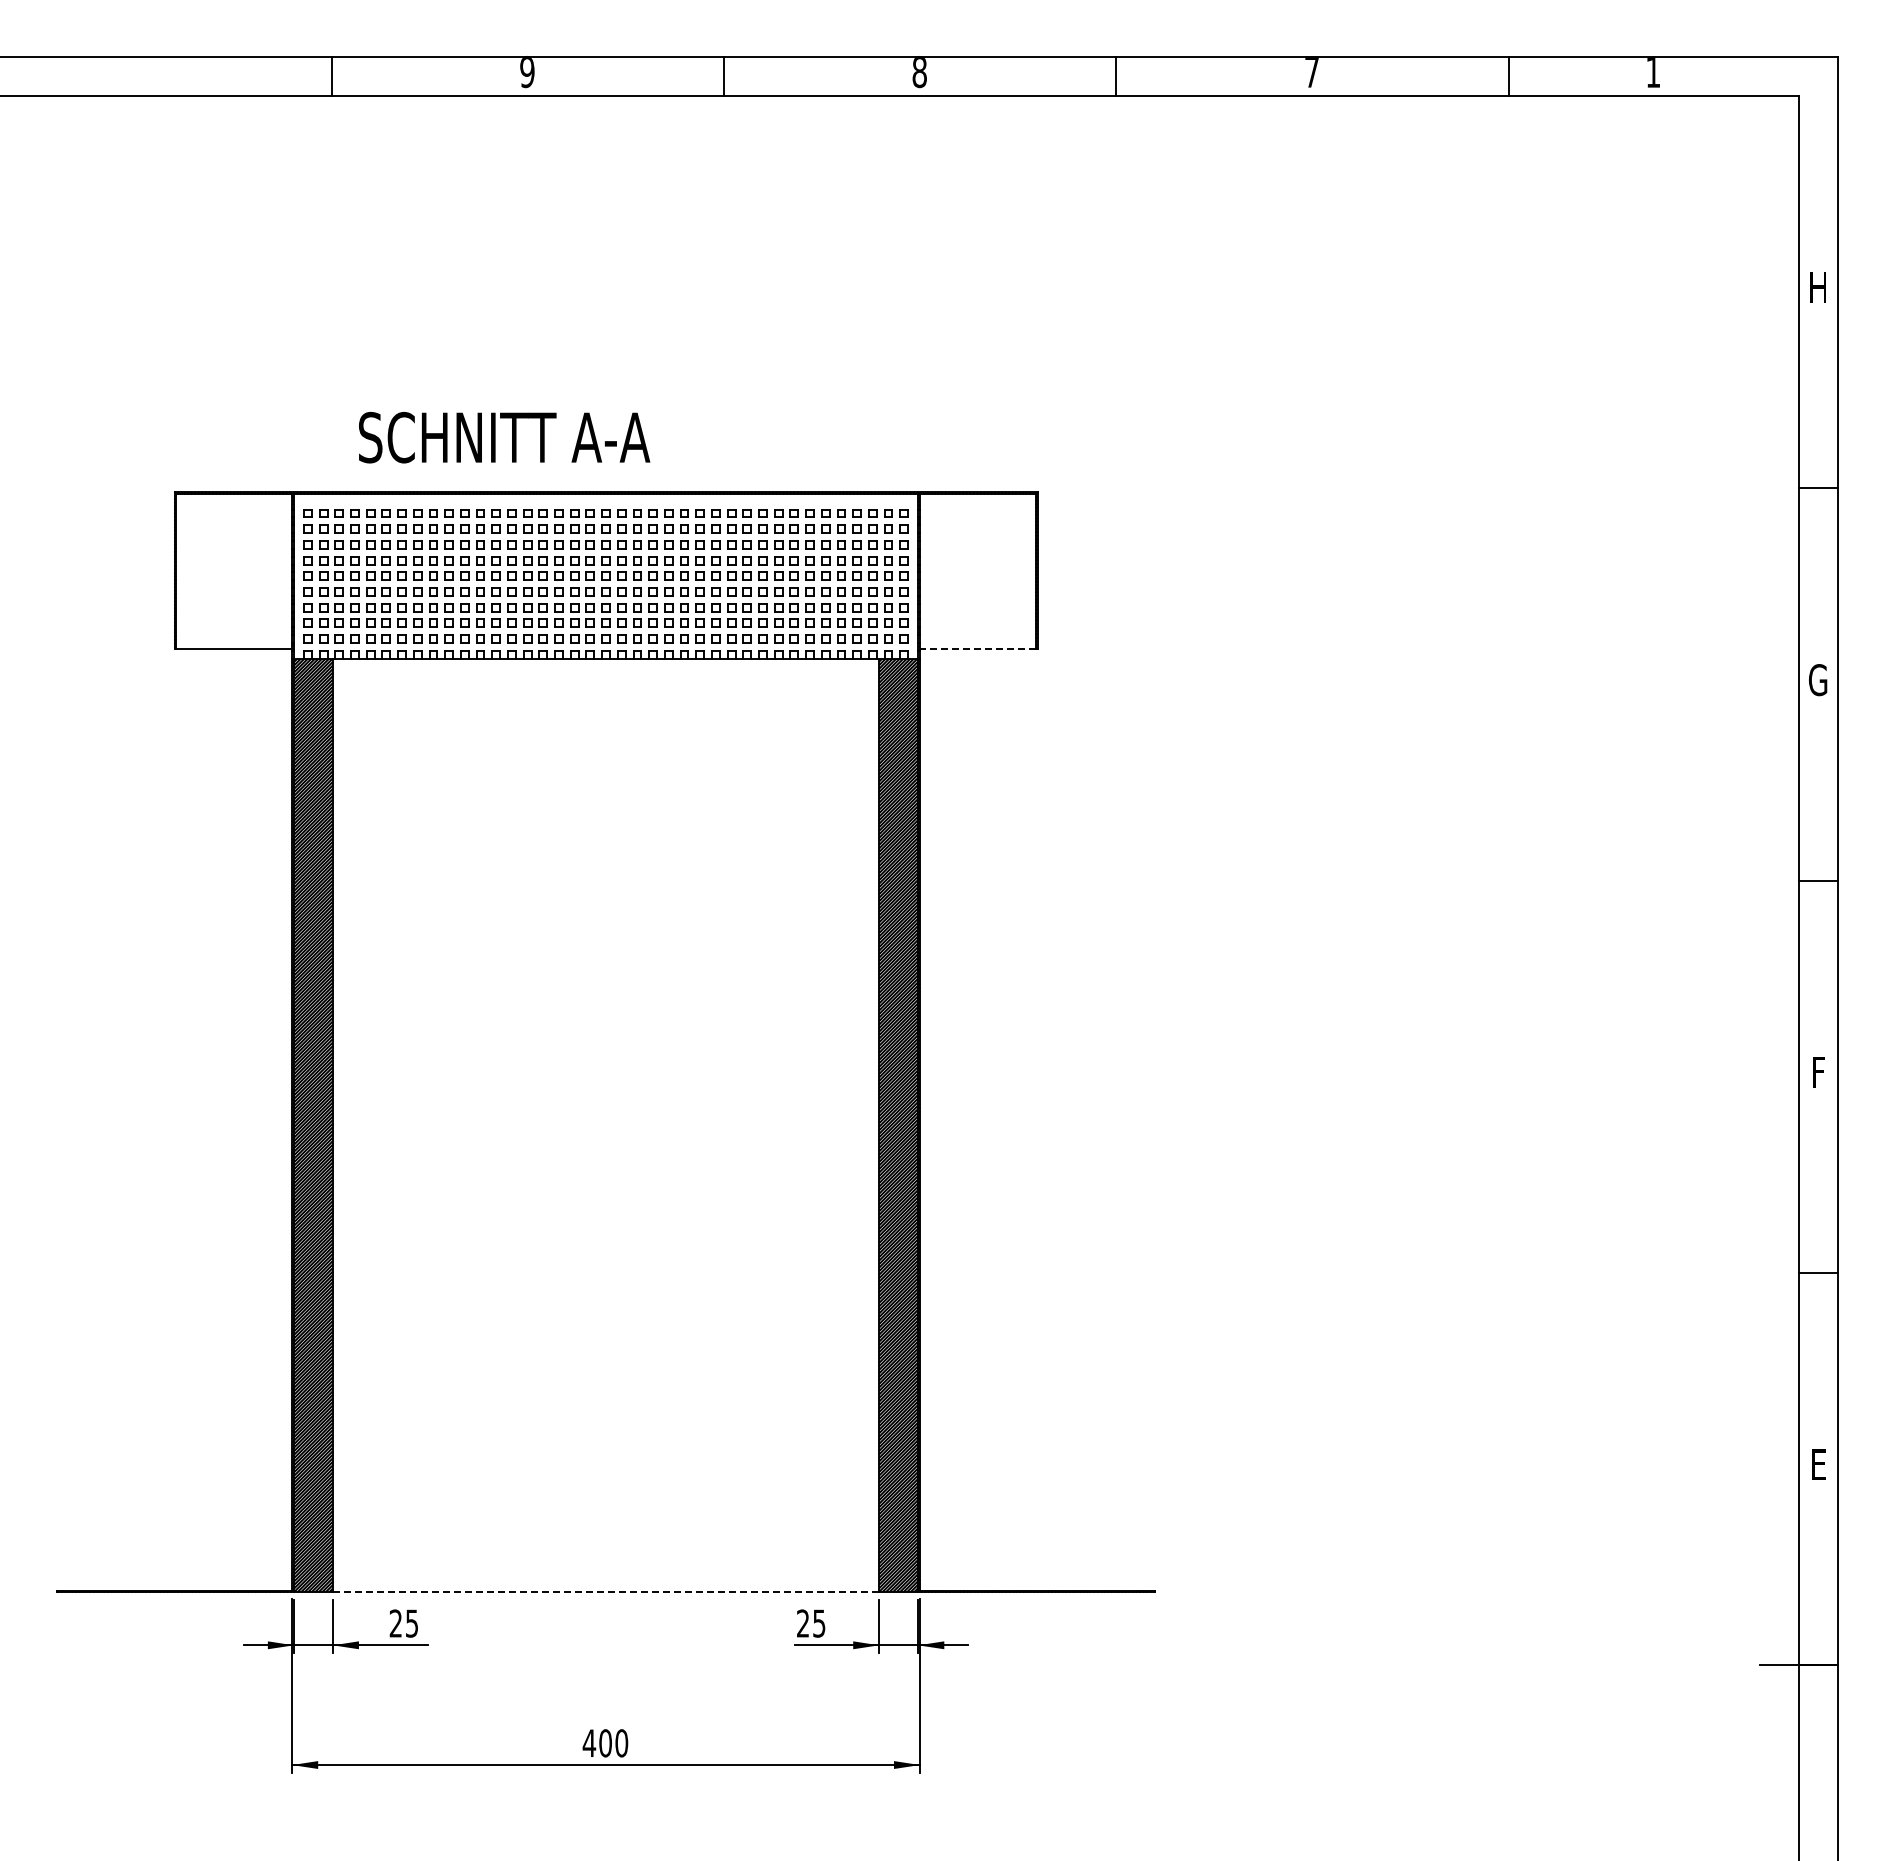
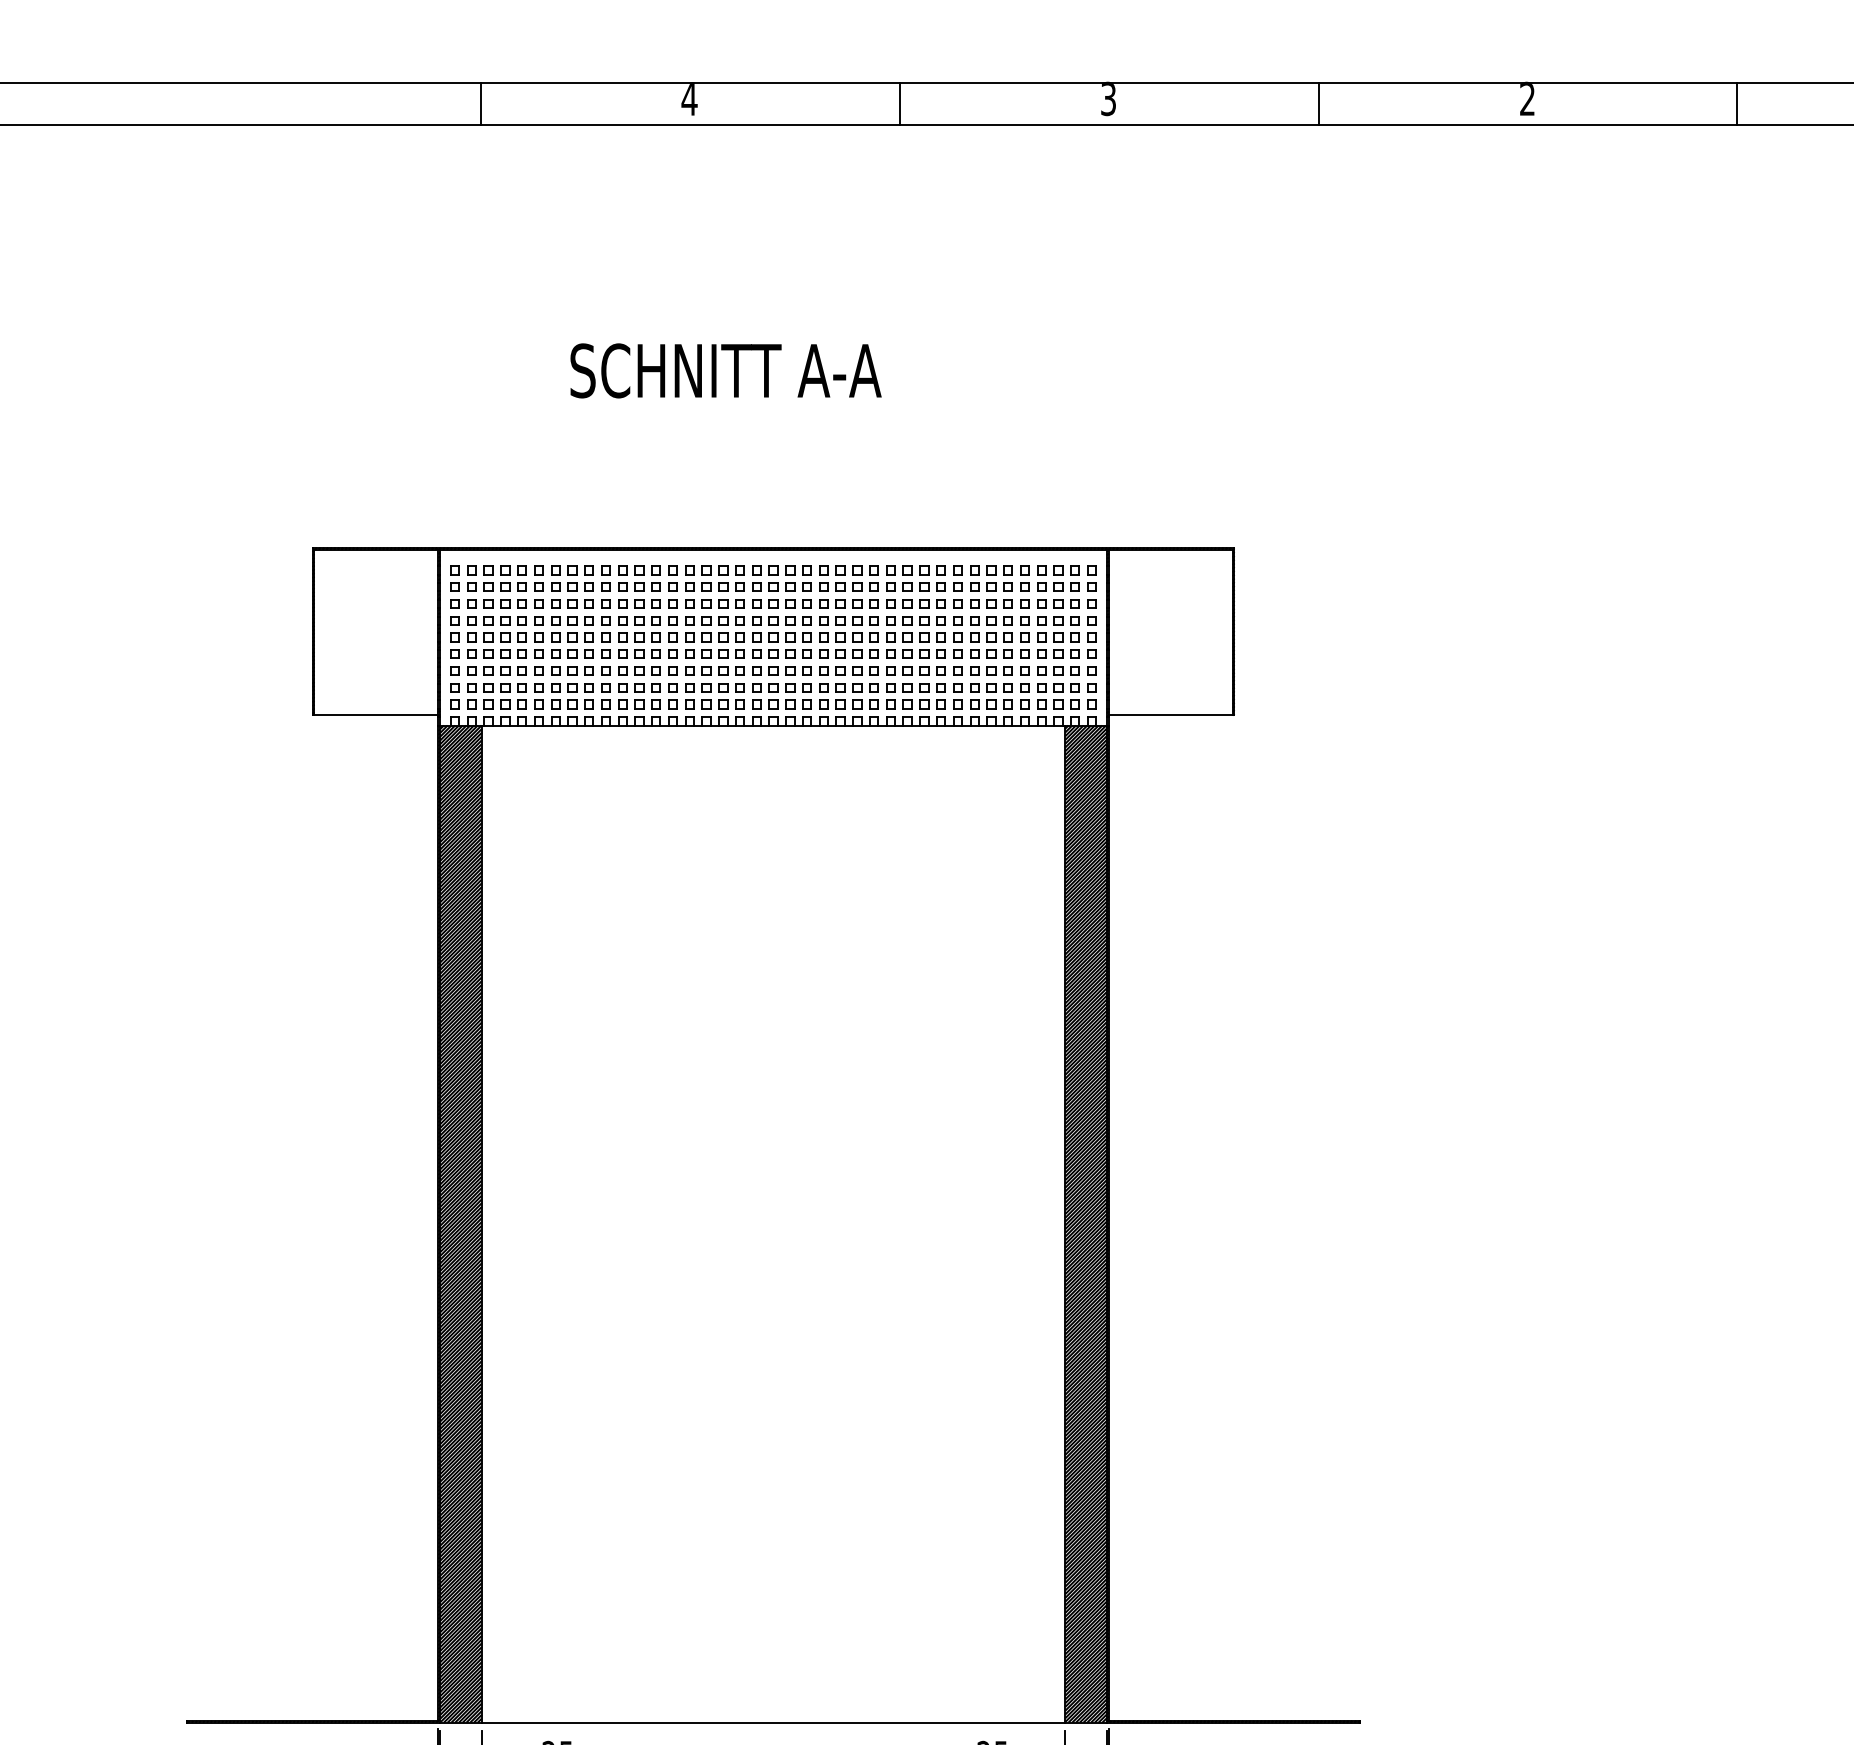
text: (1311, 72) -> (1526, 99), 7 -> 2
text: (526, 73) -> (688, 100), 9 -> 4
text: (919, 73) -> (1108, 100), 8 -> 3
text: (504, 437) -> (725, 370), moved
line: (977, 649) -> (1170, 715), dashed -> solid
line: (606, 1592) -> (774, 1722), dashed -> solid

